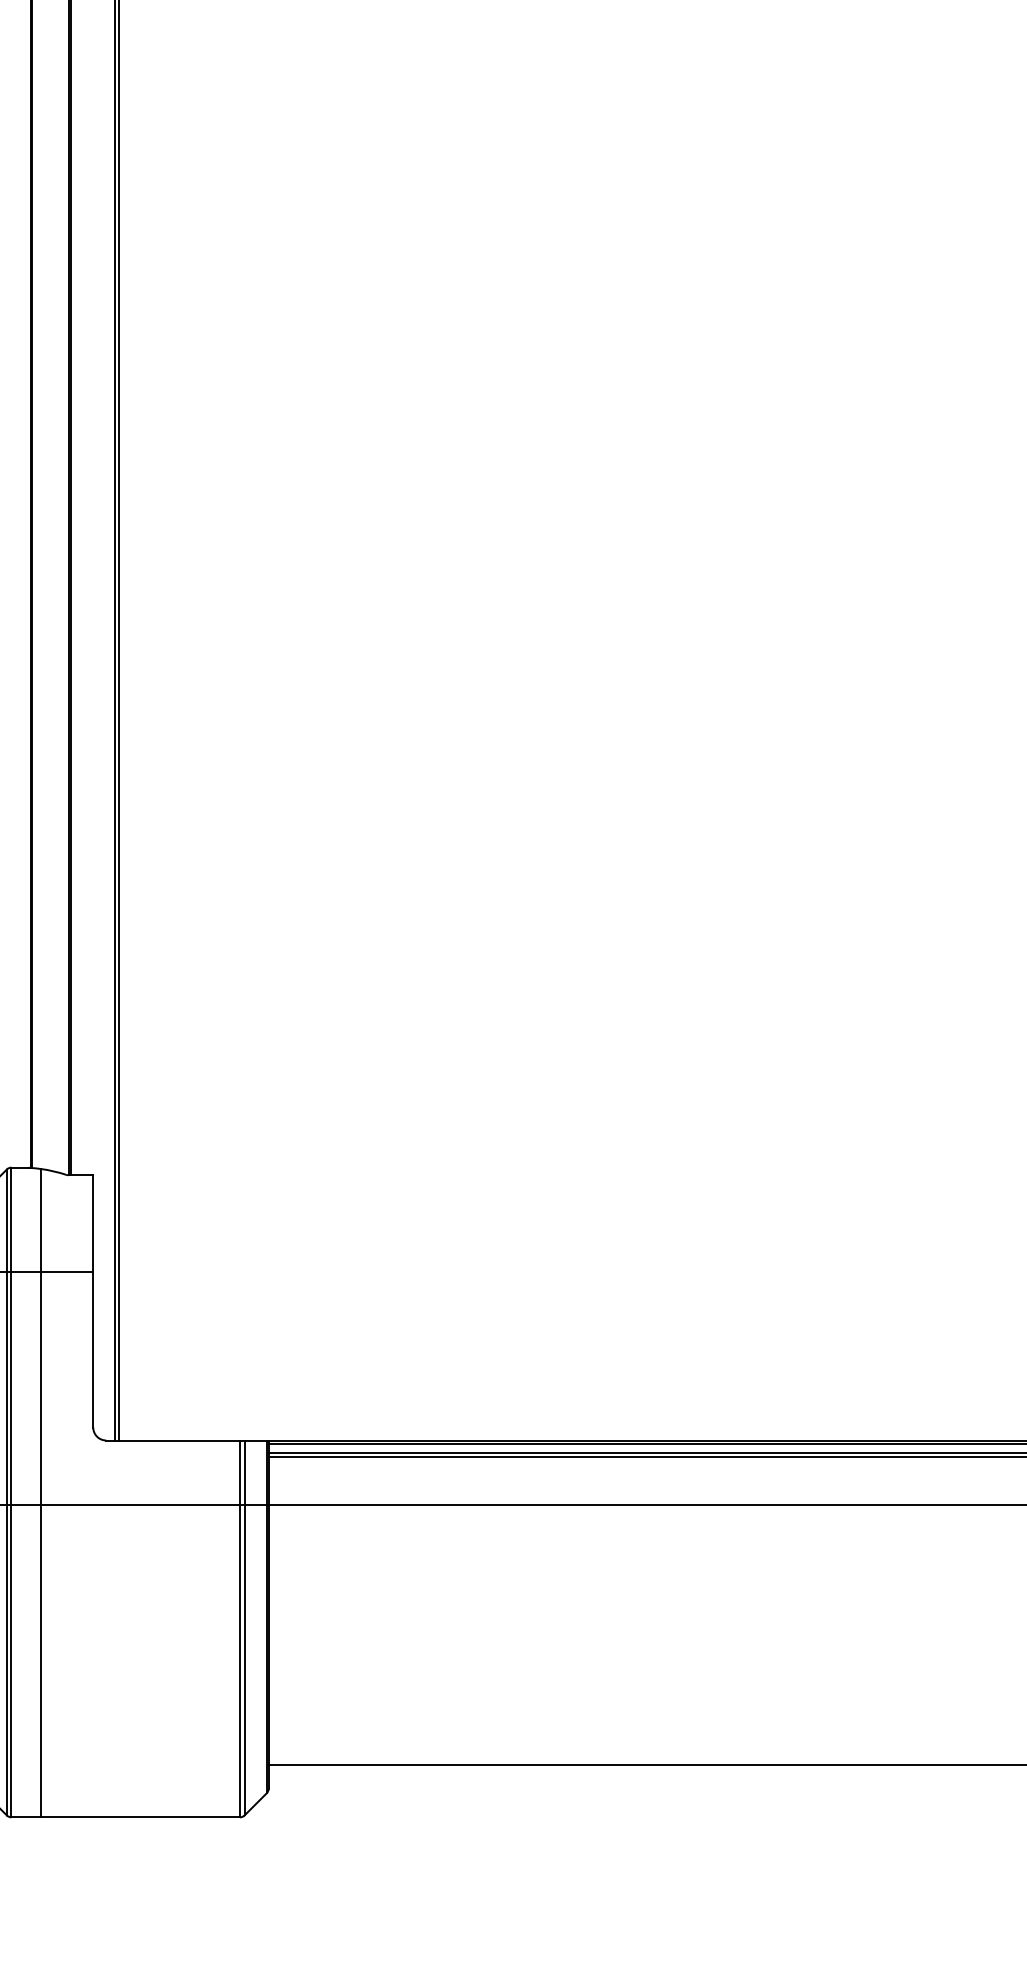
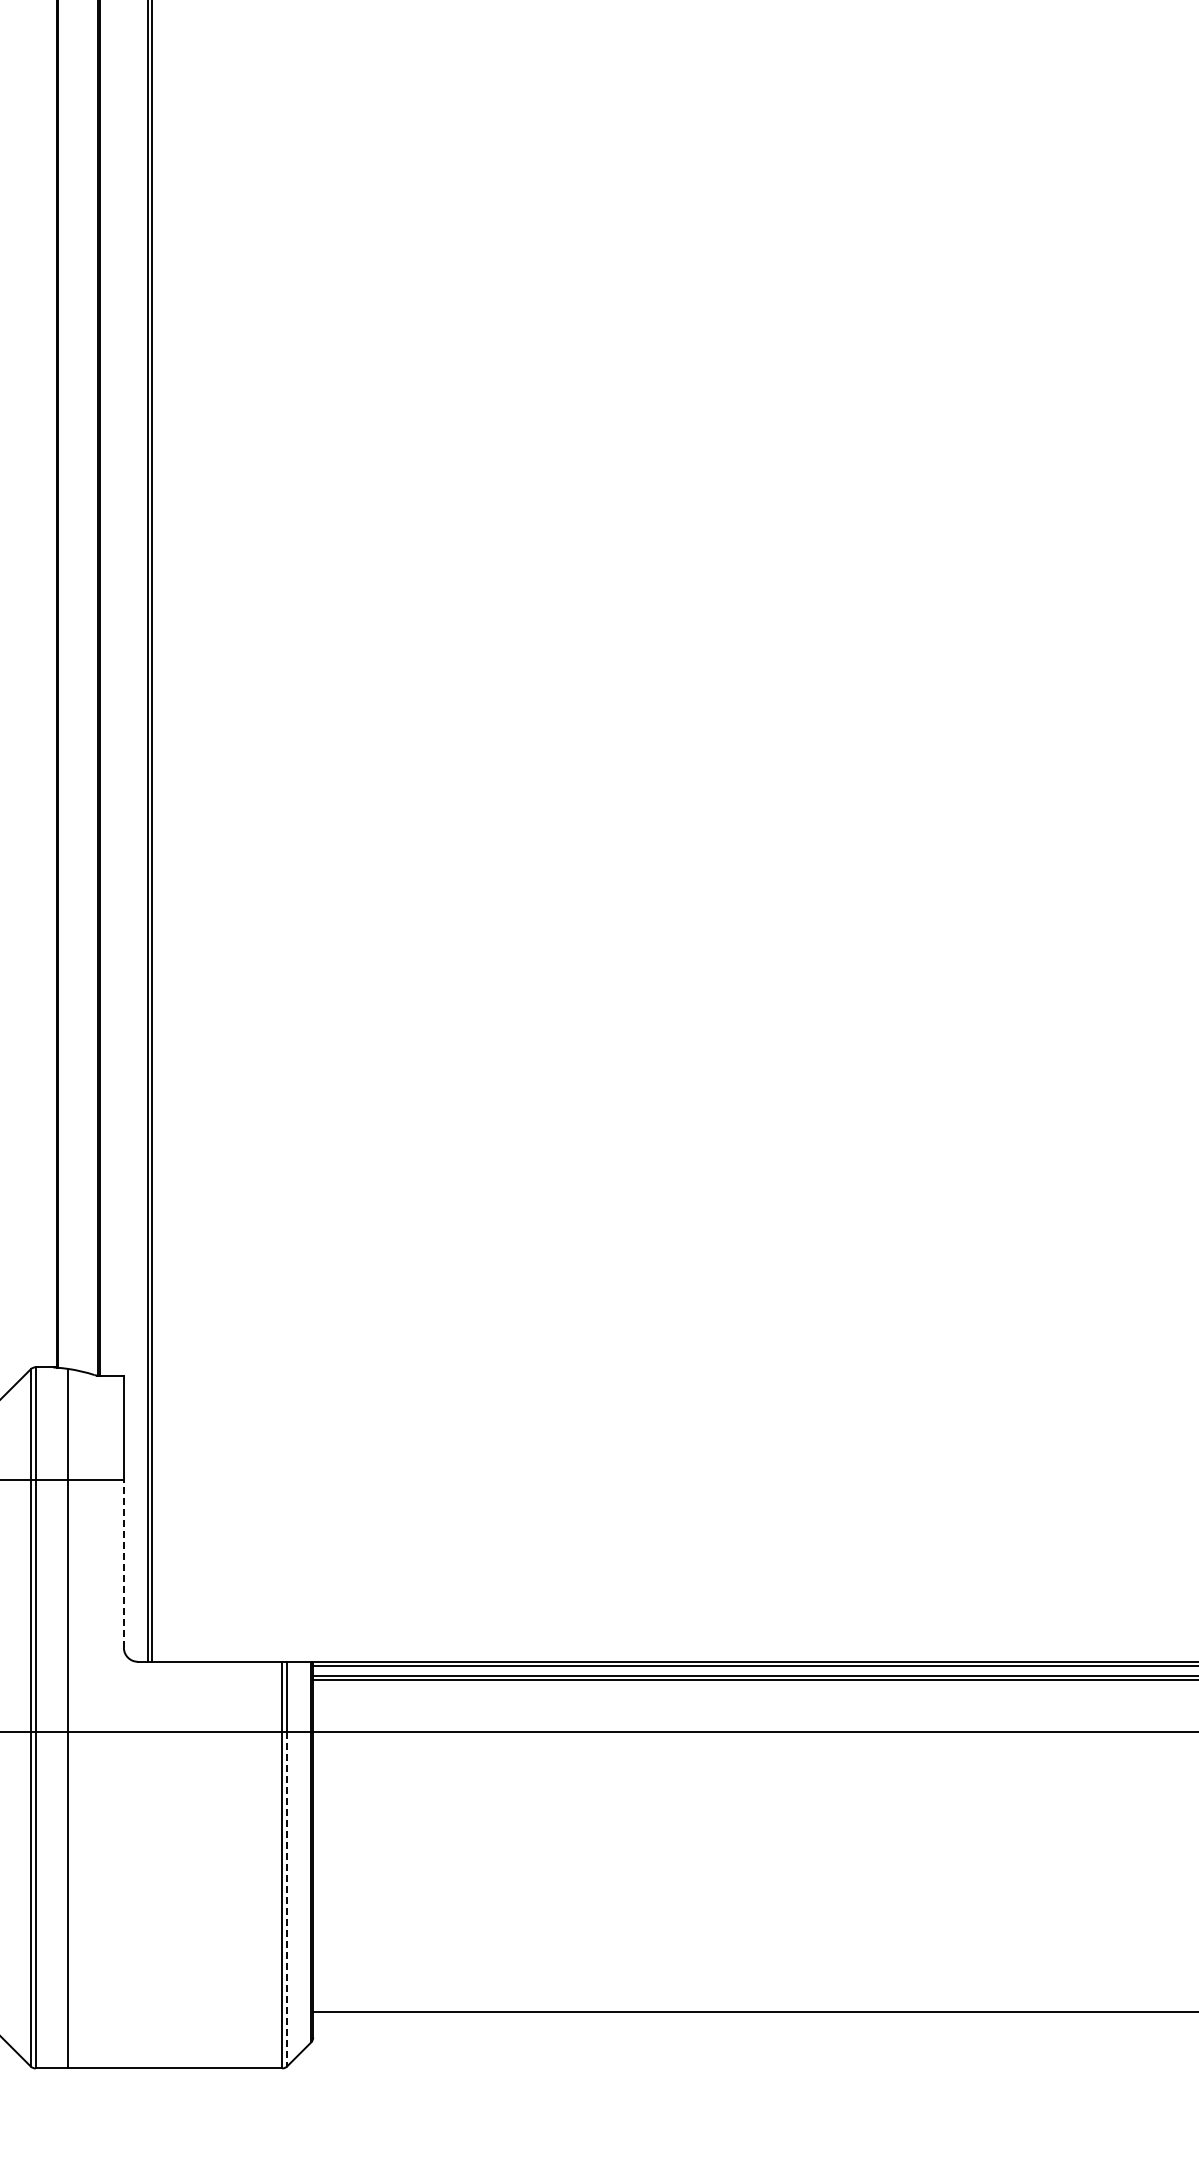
line: (92, 1349) -> (123, 1563), solid -> dashed
line: (244, 1660) -> (287, 1899), solid -> dashed

